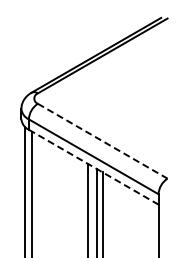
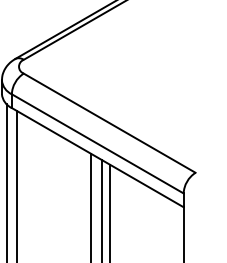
line: (102, 141) -> (109, 123), dashed -> solid
line: (93, 167) -> (97, 158), dashed -> solid

